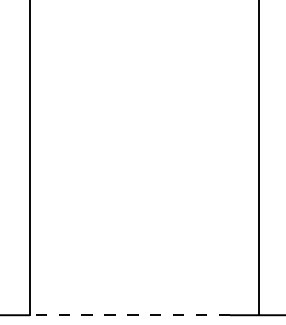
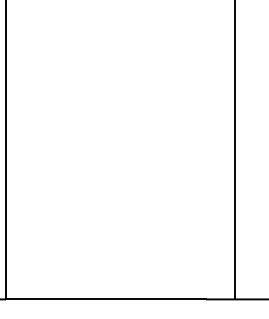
line: (129, 315) -> (105, 299), dashed -> solid

